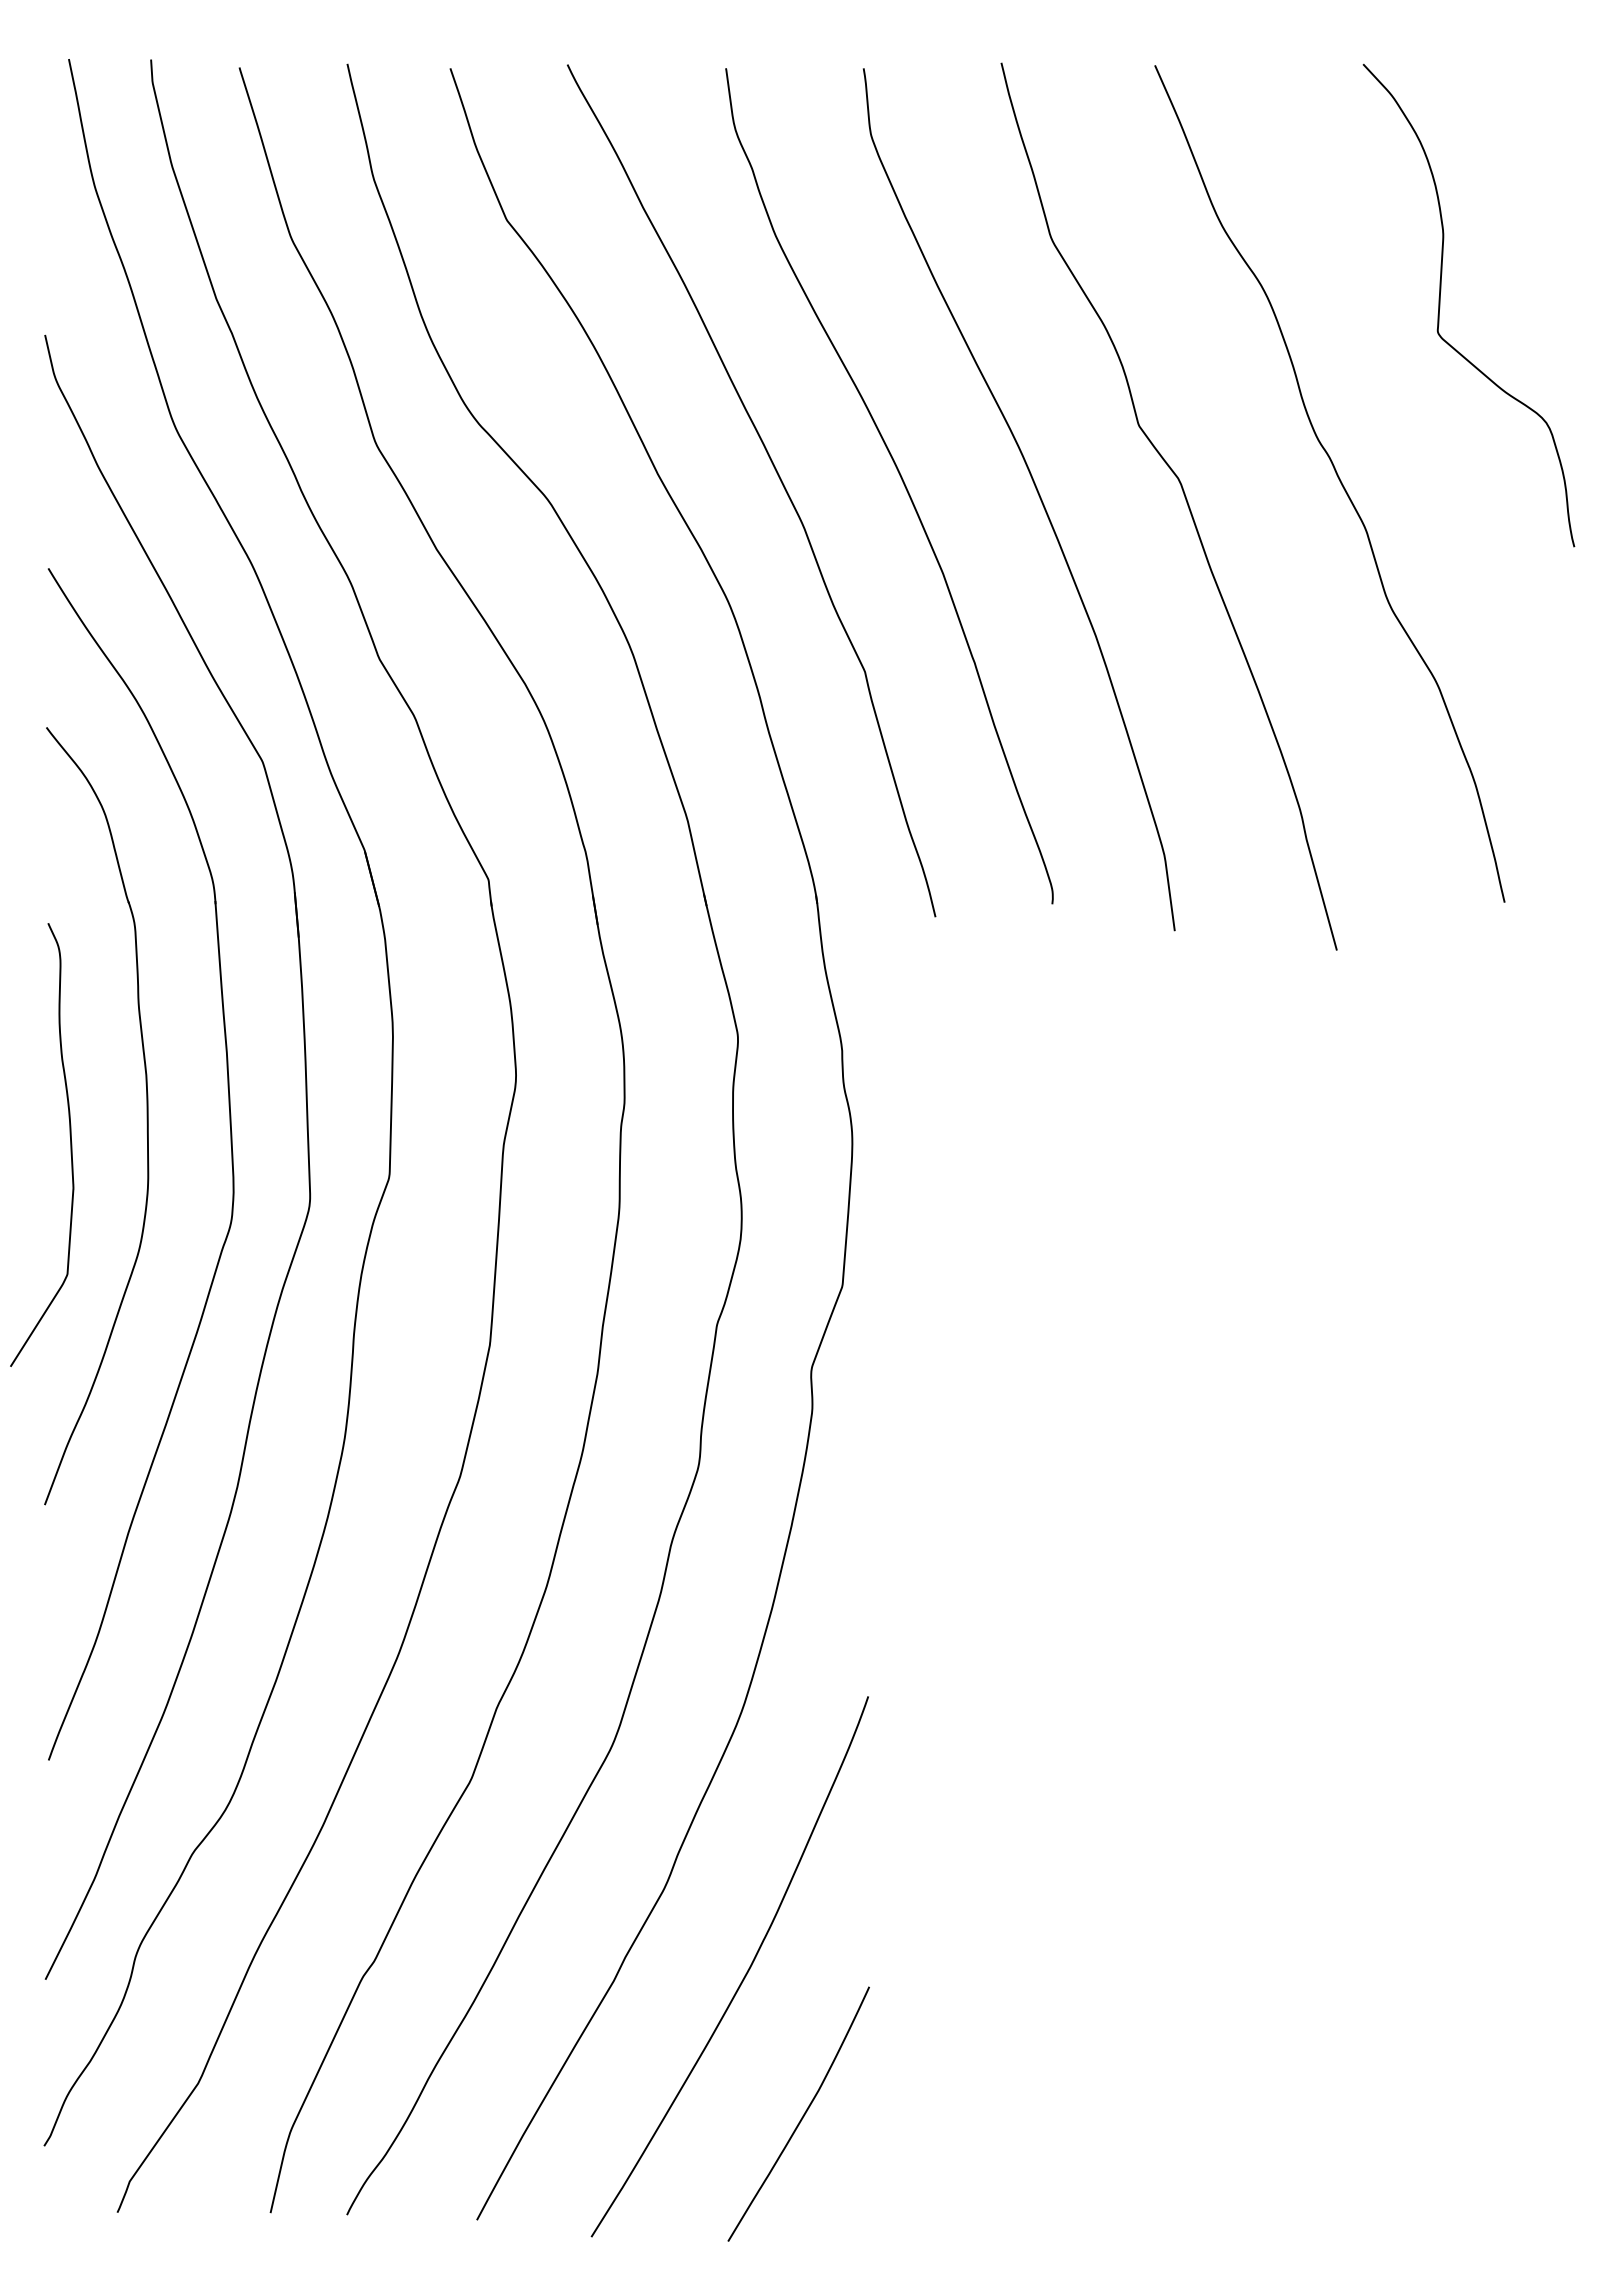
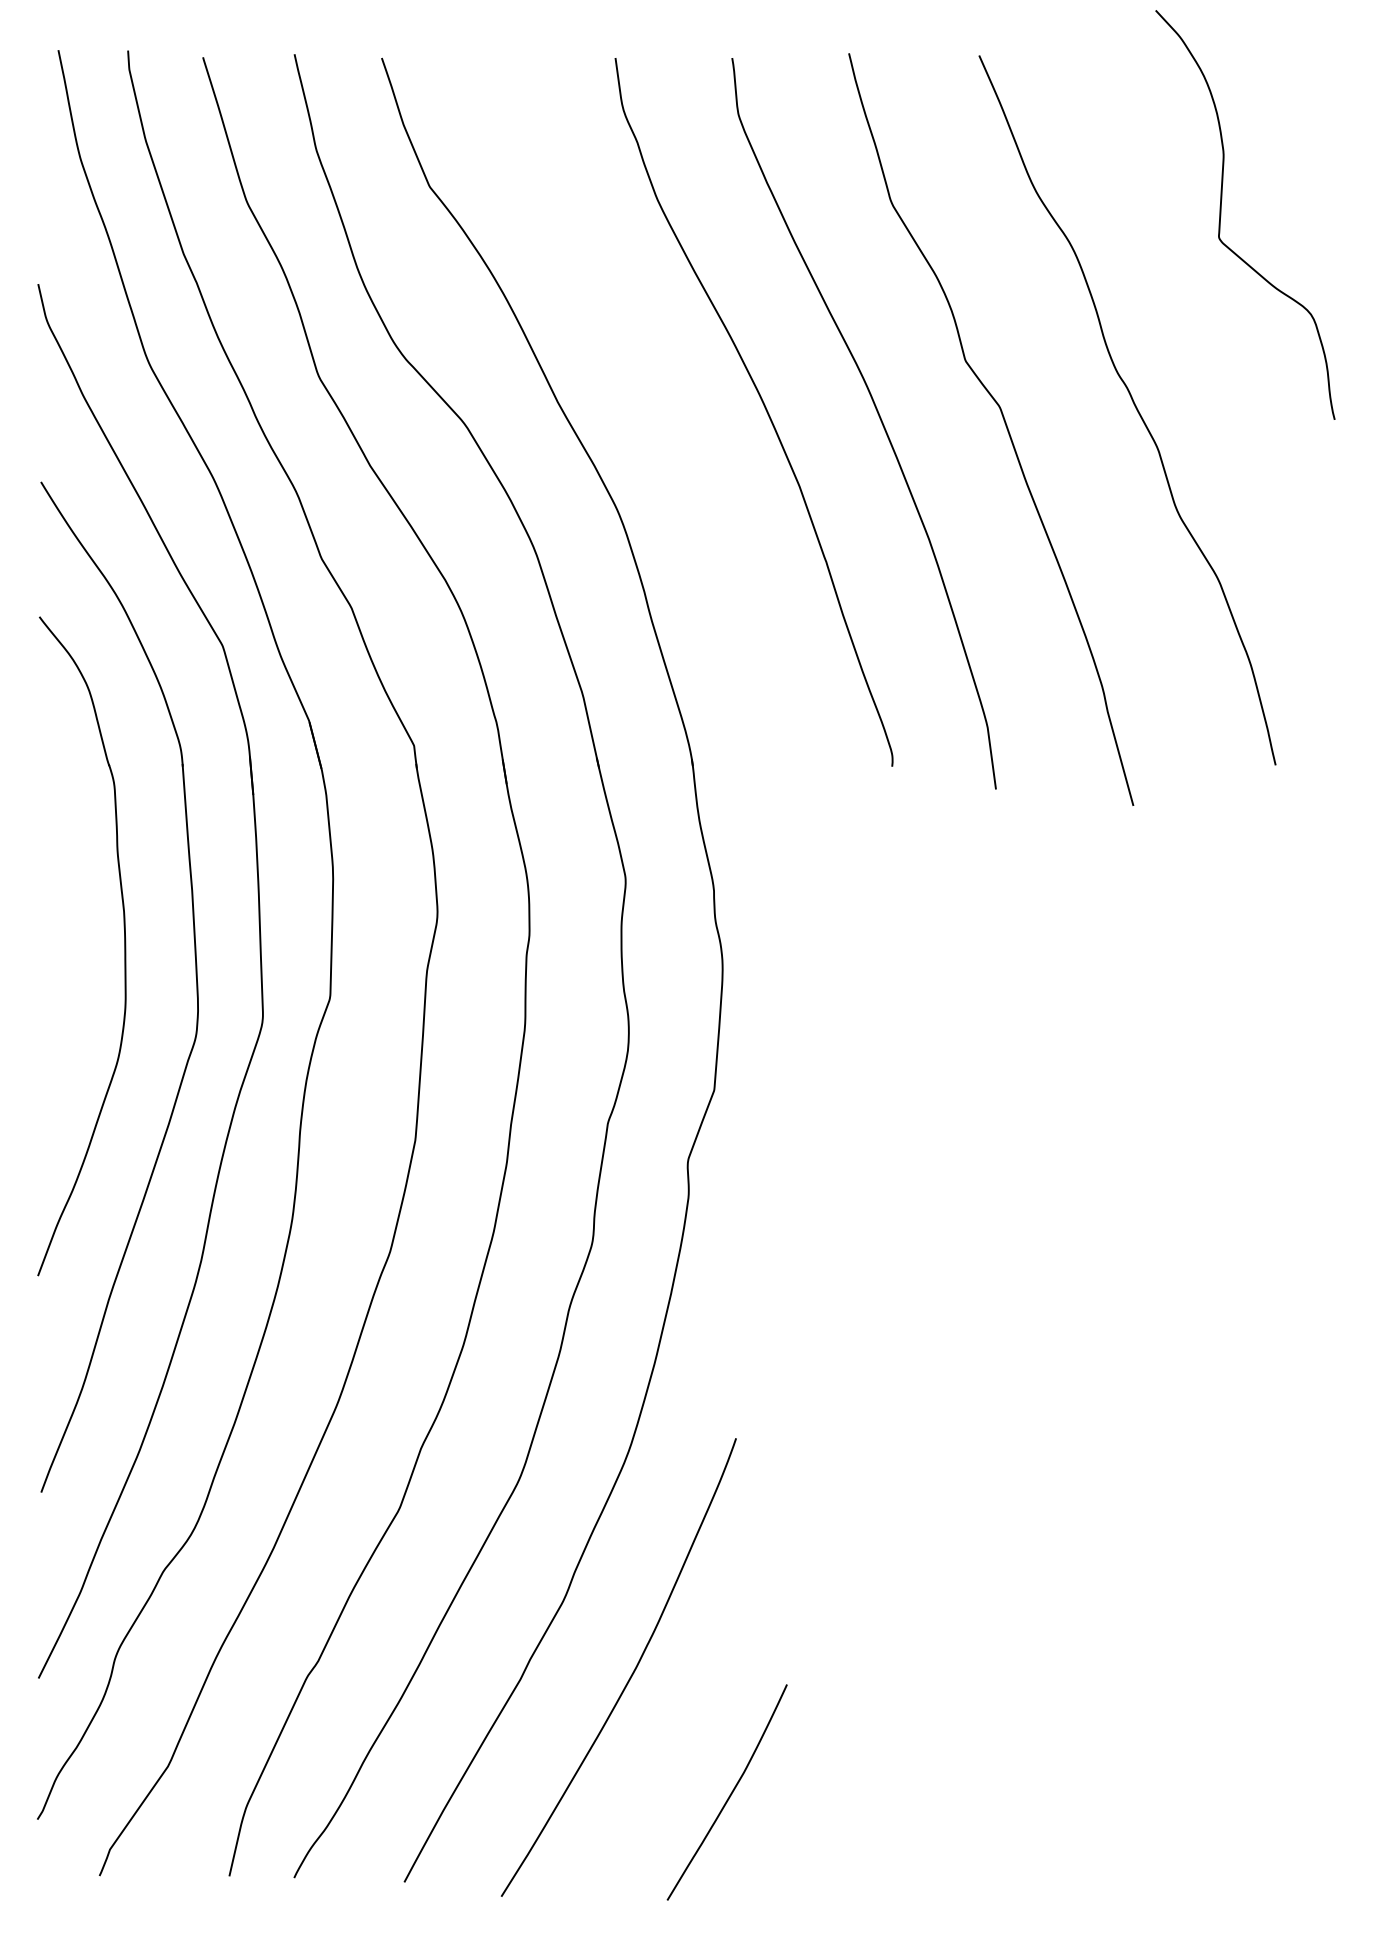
curve: (1440, 305) -> (1221, 215), moved
curve: (778, 477) -> (660, 404), removed
curve: (70, 1144) -> (59, 970), removed
curve: (802, 2115) -> (730, 1793), moved

